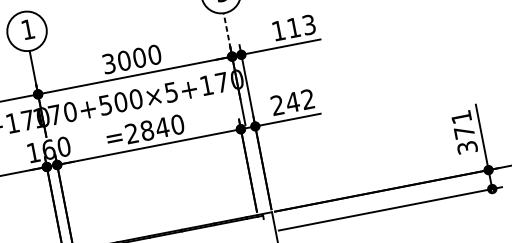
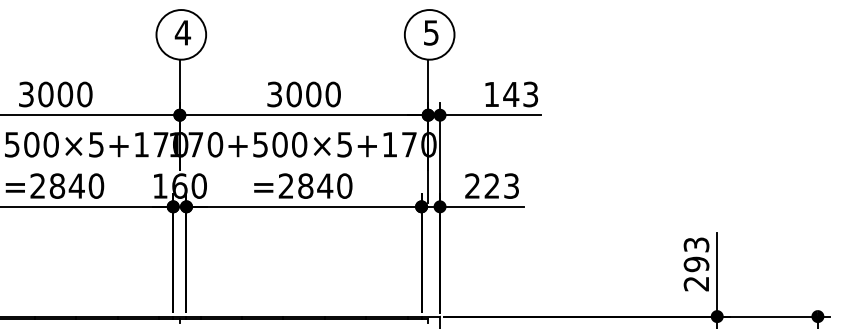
text: (294, 27) -> (511, 94), 113 -> 143
text: (27, 29) -> (182, 32), 1 -> 4
line: (227, 31) -> (428, 82), dashed -> solid
text: (300, 100) -> (501, 185), 242 -> 223
text: (464, 132) -> (696, 264), 371 -> 293

